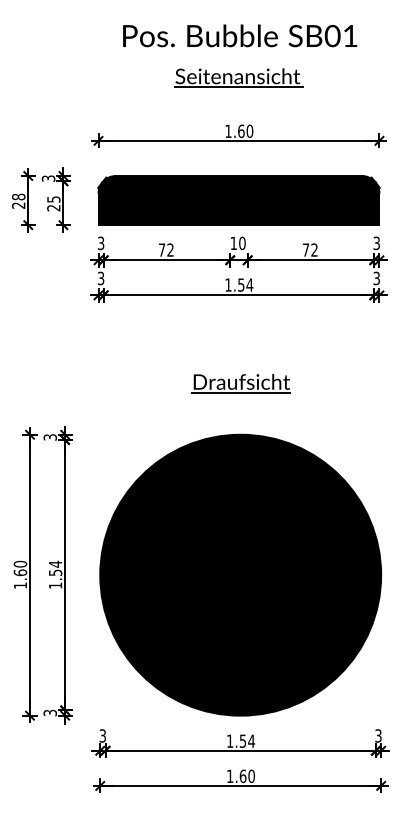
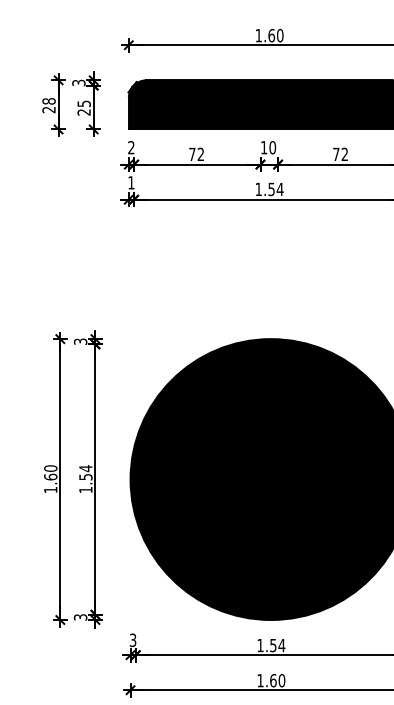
text: (100, 243) -> (130, 147), 3 -> 2
text: (100, 278) -> (130, 182), 3 -> 1
part: (240, 383) -> (270, 287), removed

